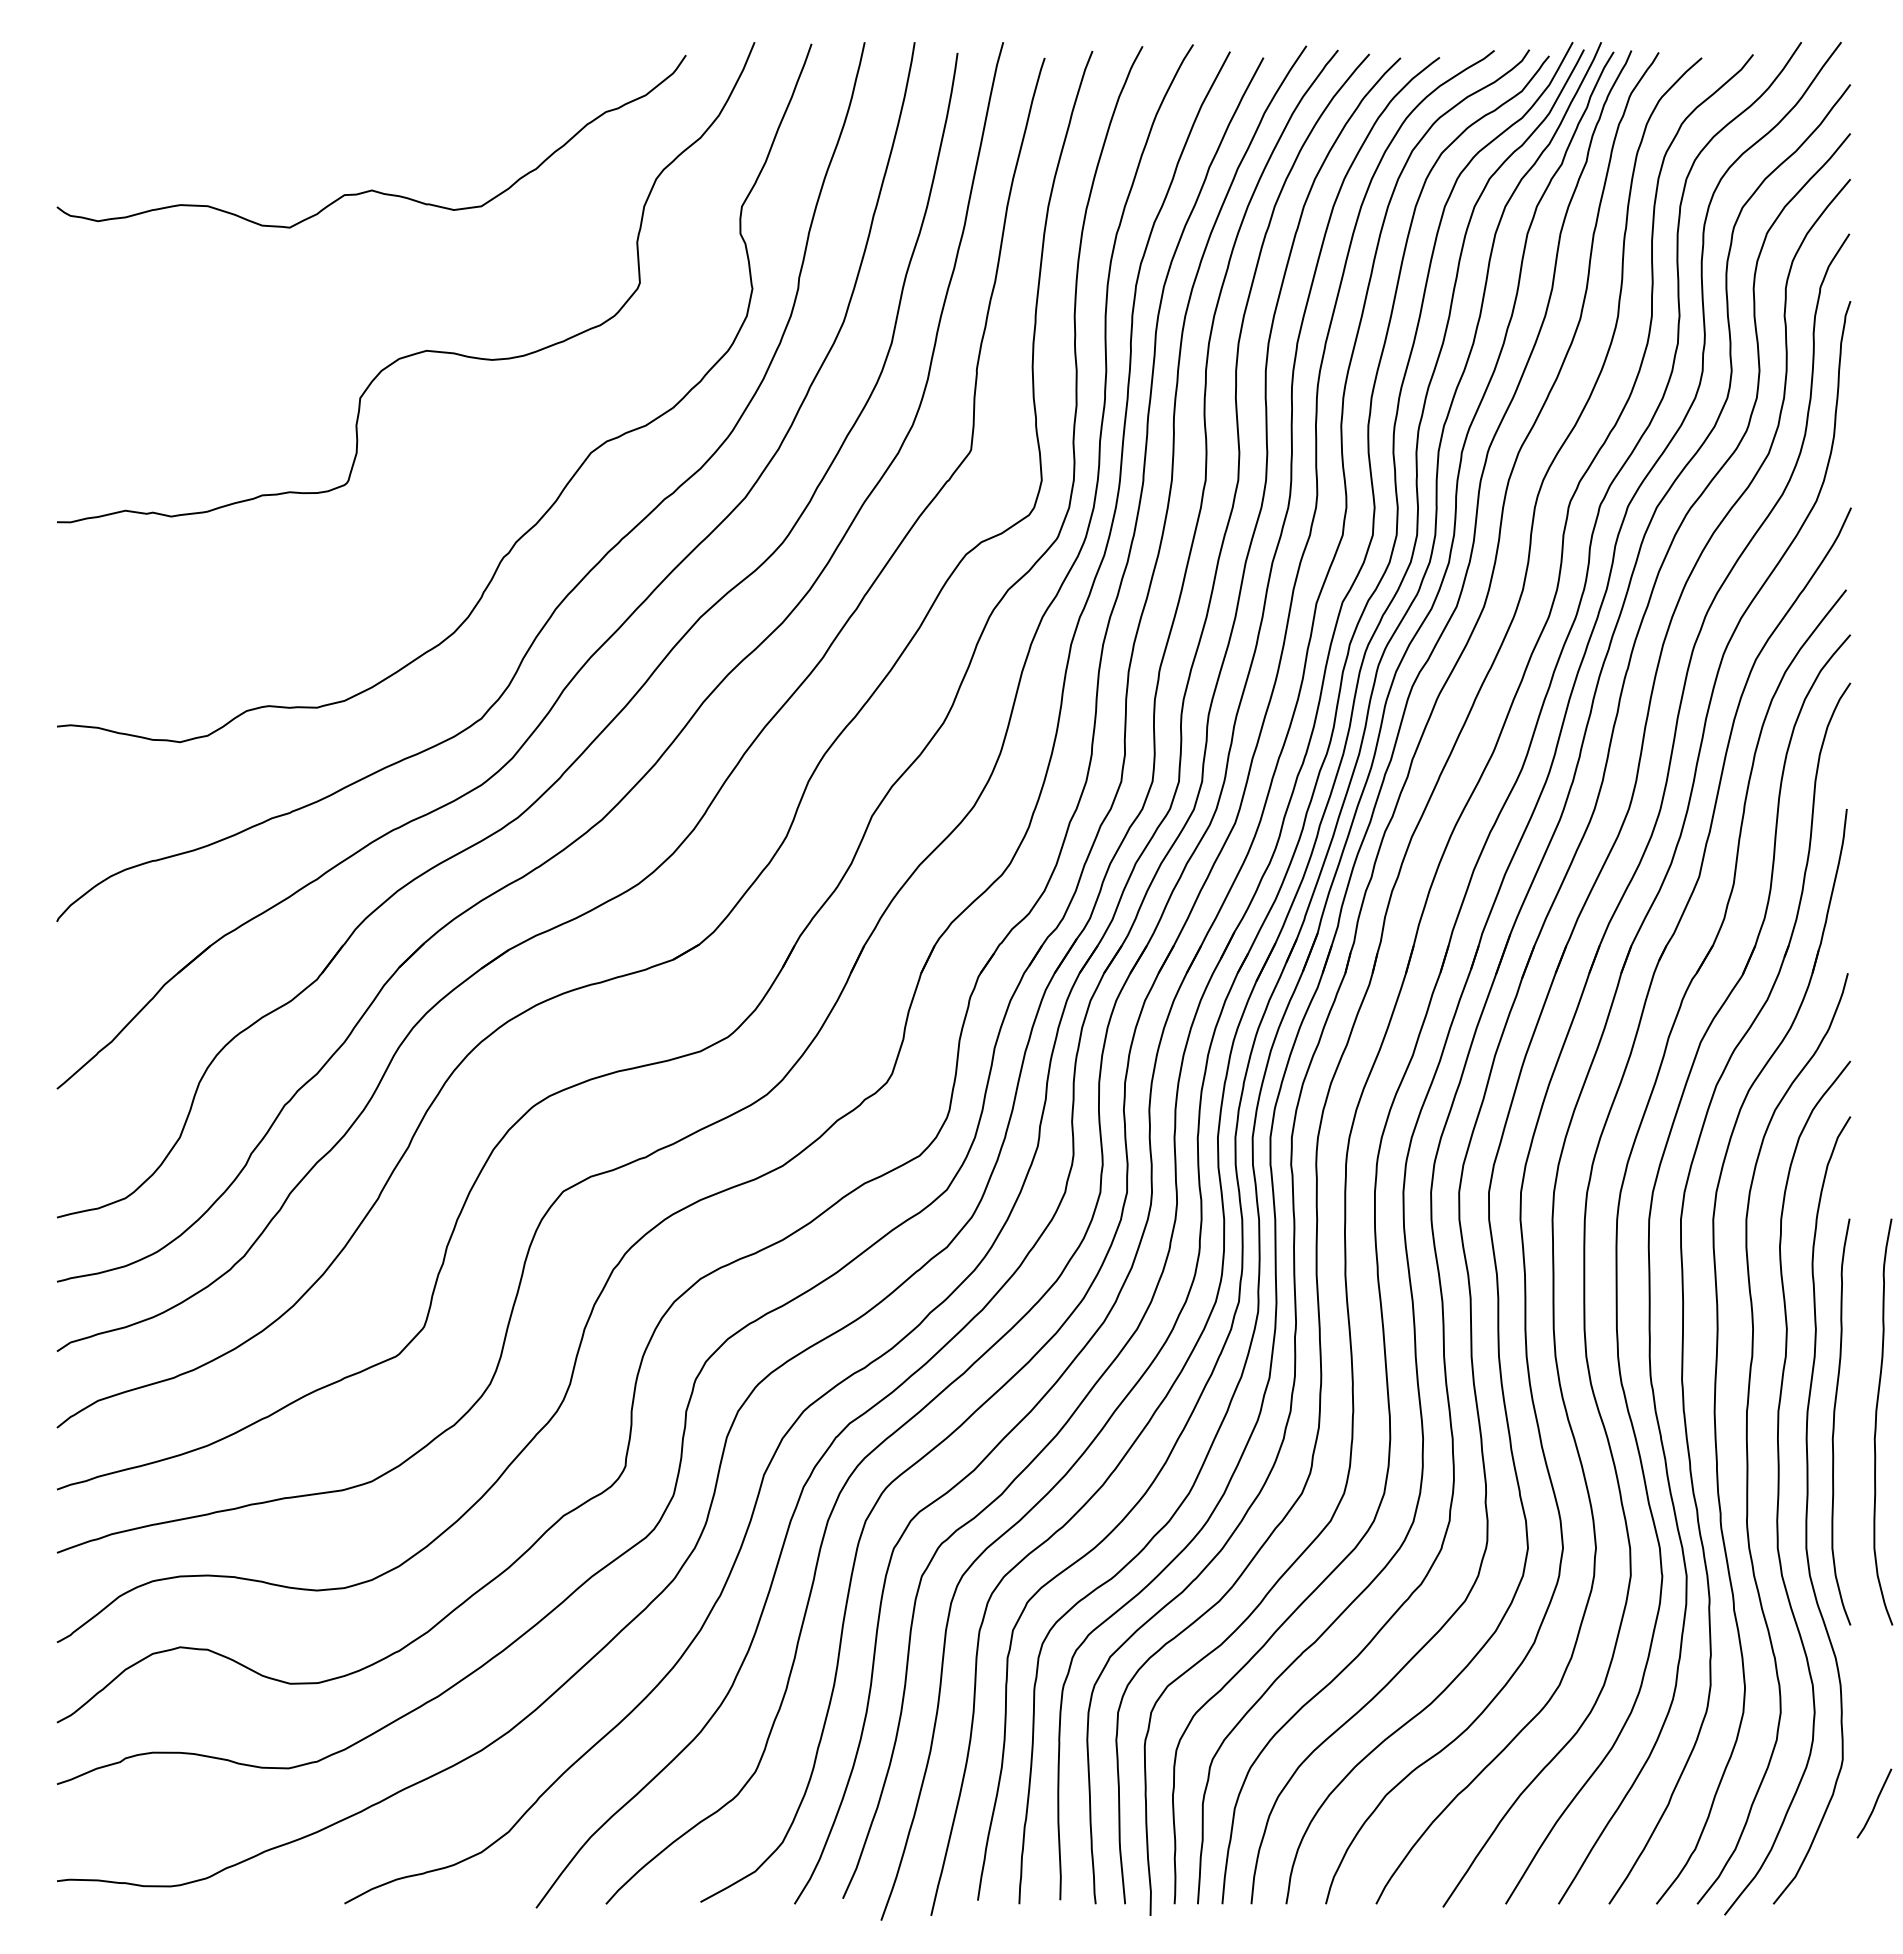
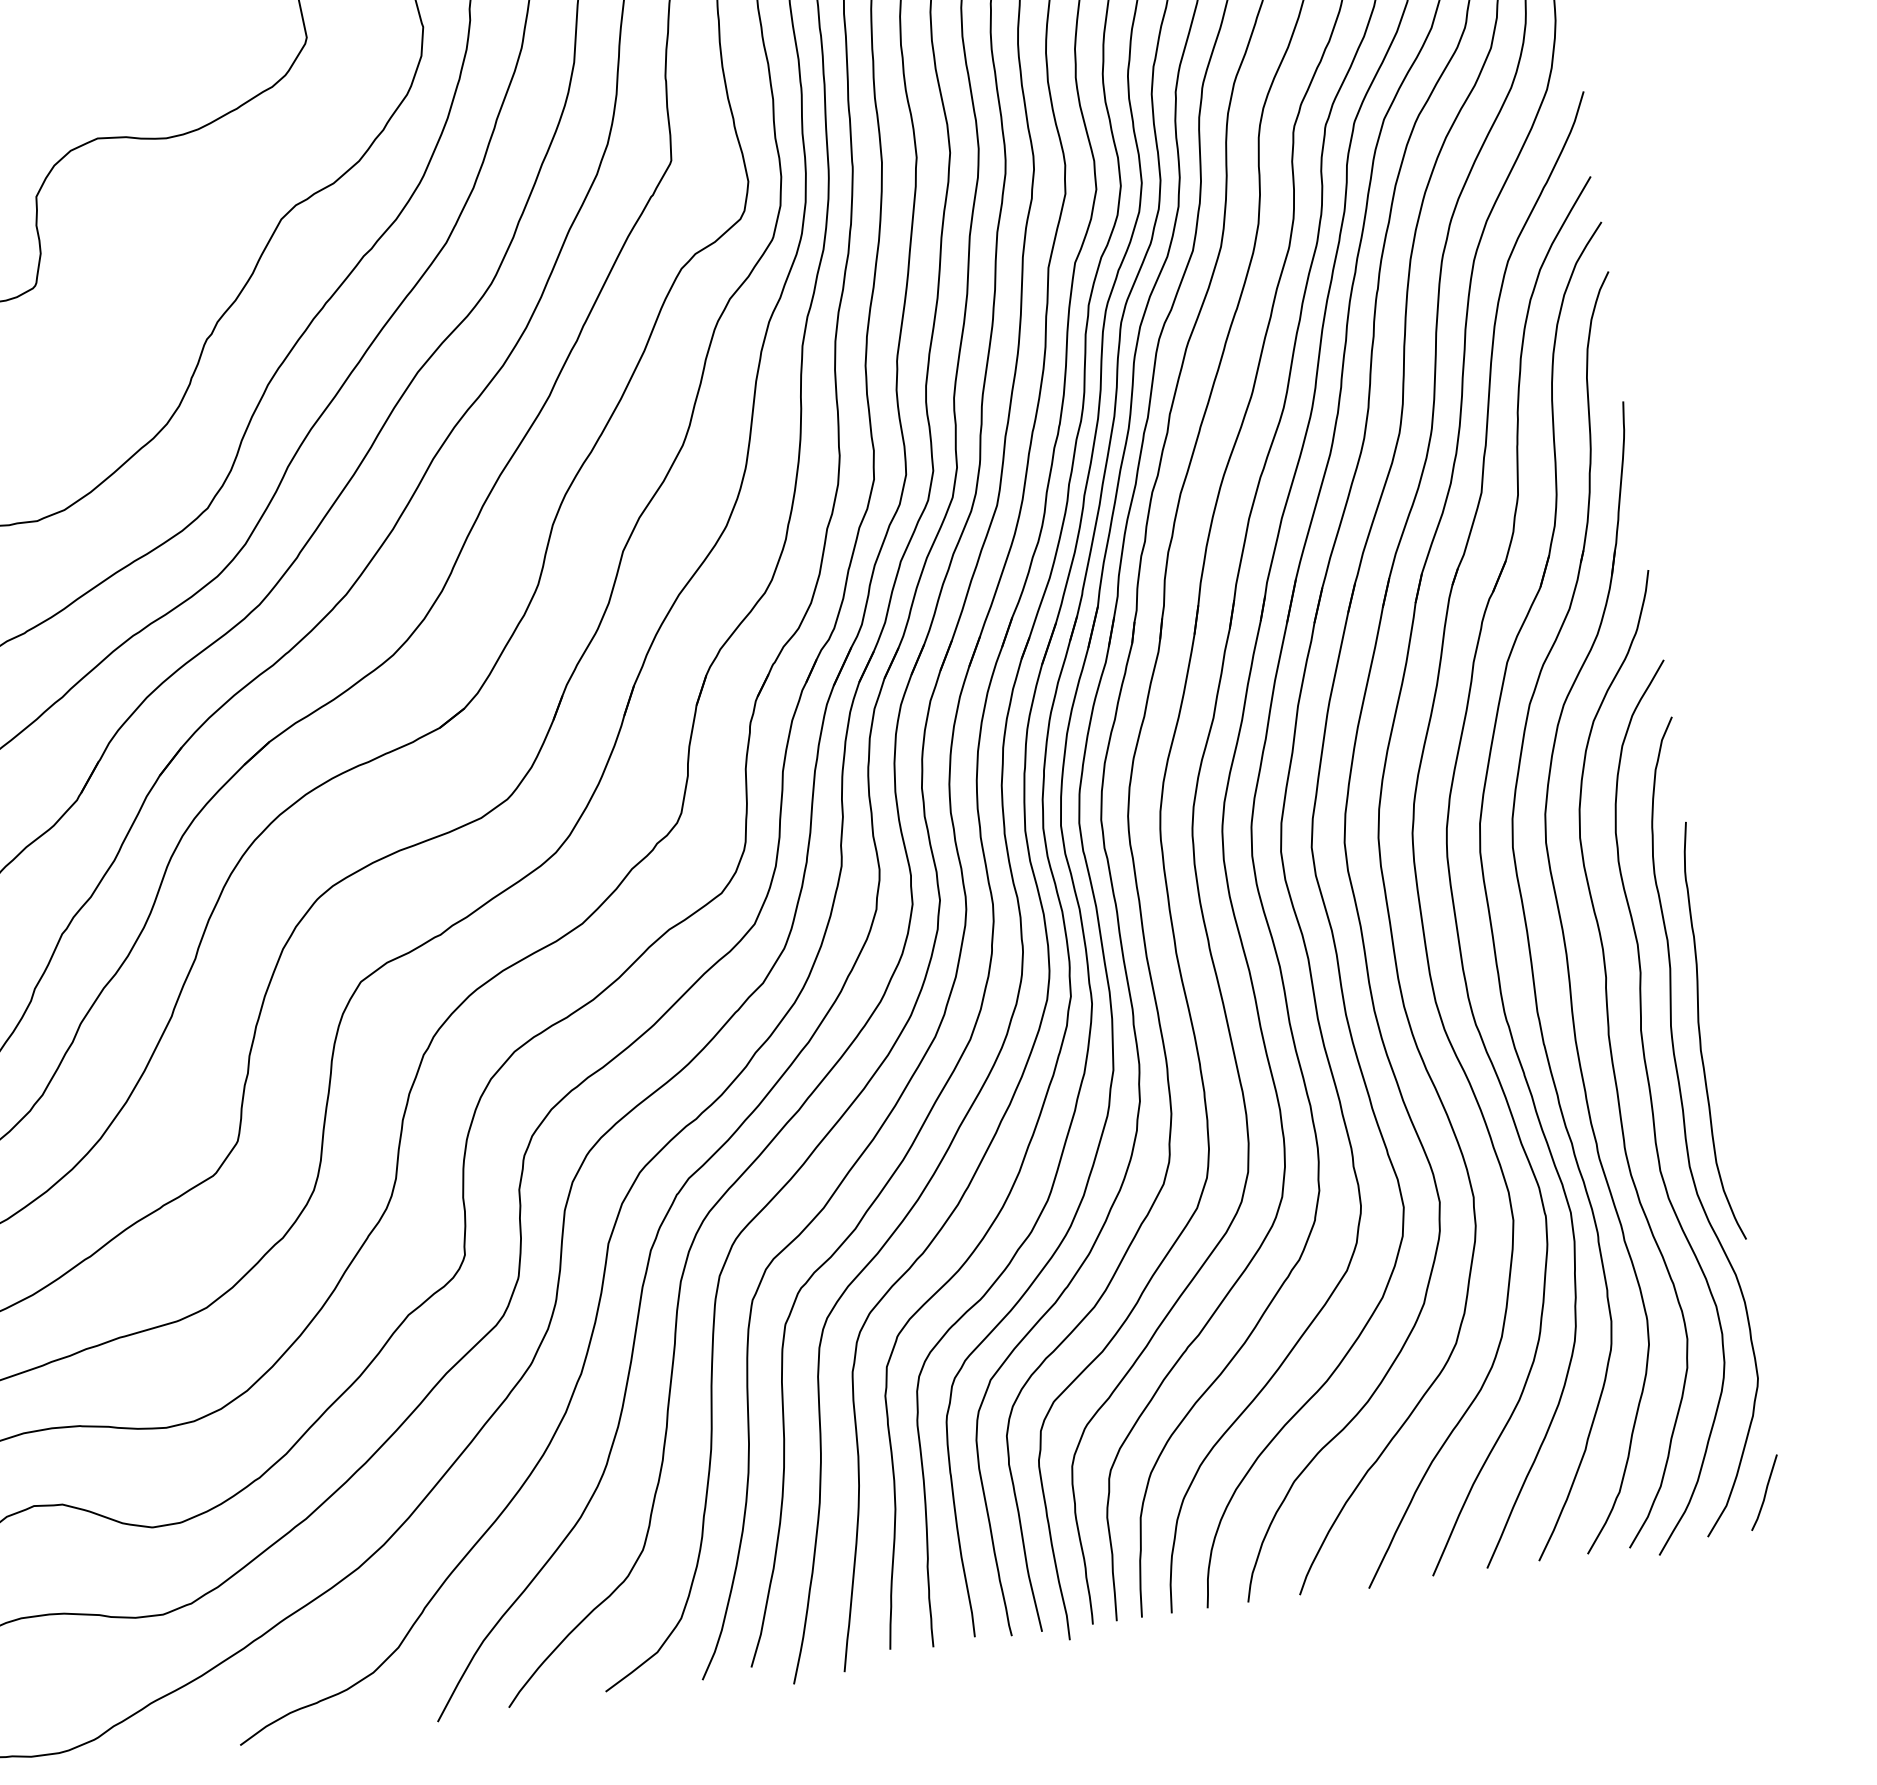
curve: (1876, 1421) -> (1743, 1026), removed
line: (1874, 1803) -> (1764, 1492), moved

